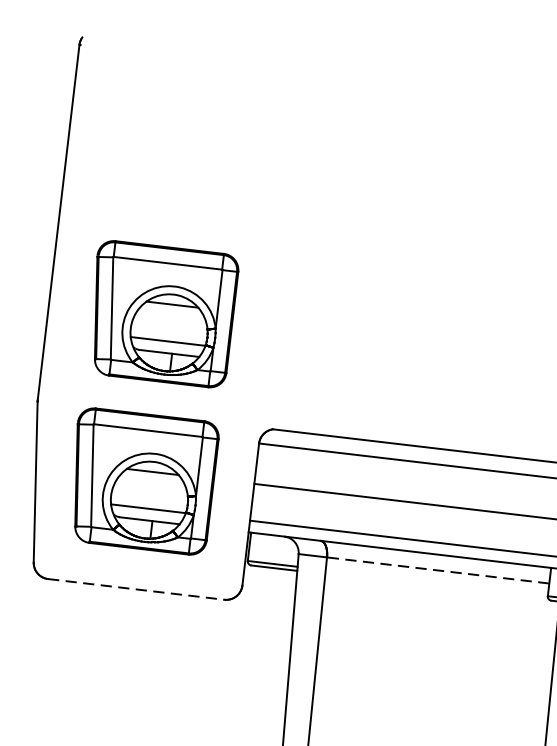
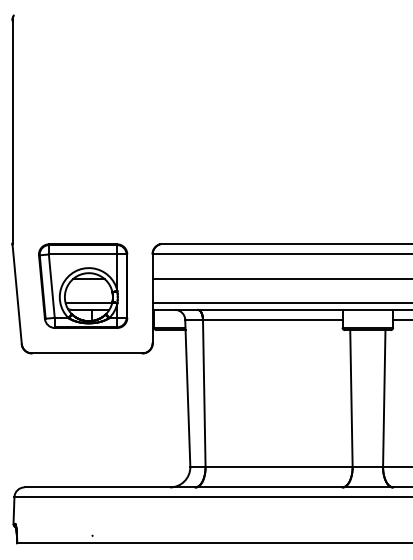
part: (162, 313) -> (83, 180), removed
line: (437, 570) -> (272, 319), dashed -> solid
line: (136, 589) -> (87, 353), dashed -> solid

